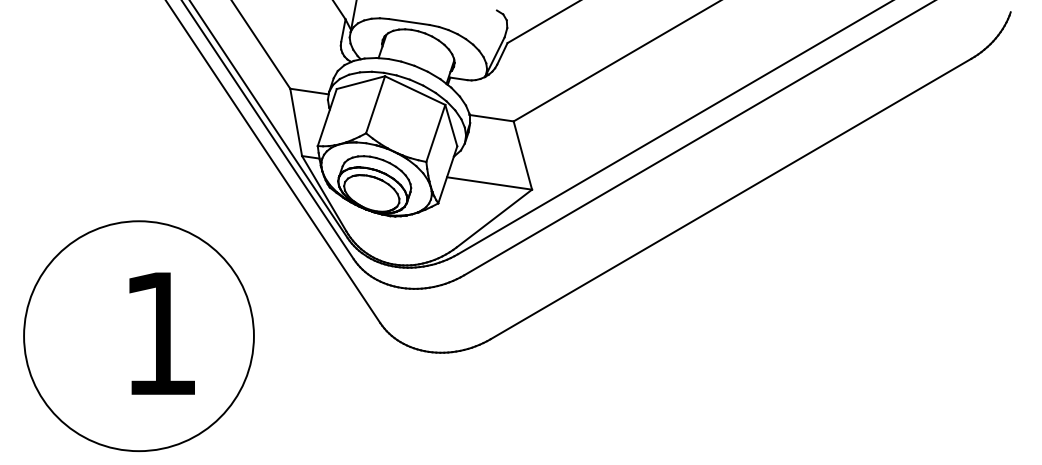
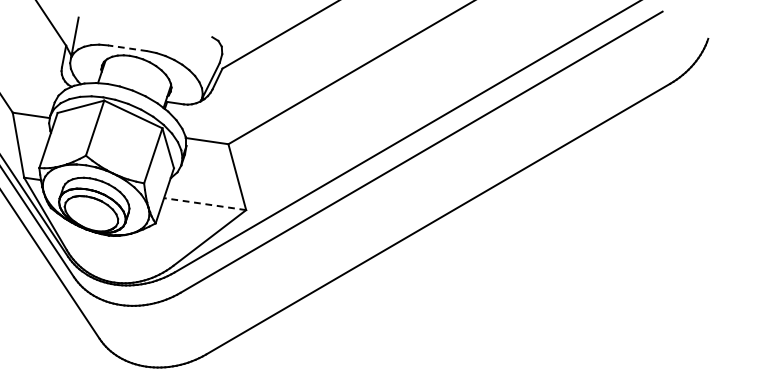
line: (409, 22) -> (127, 48), solid -> dashed
line: (489, 183) -> (205, 204), solid -> dashed

